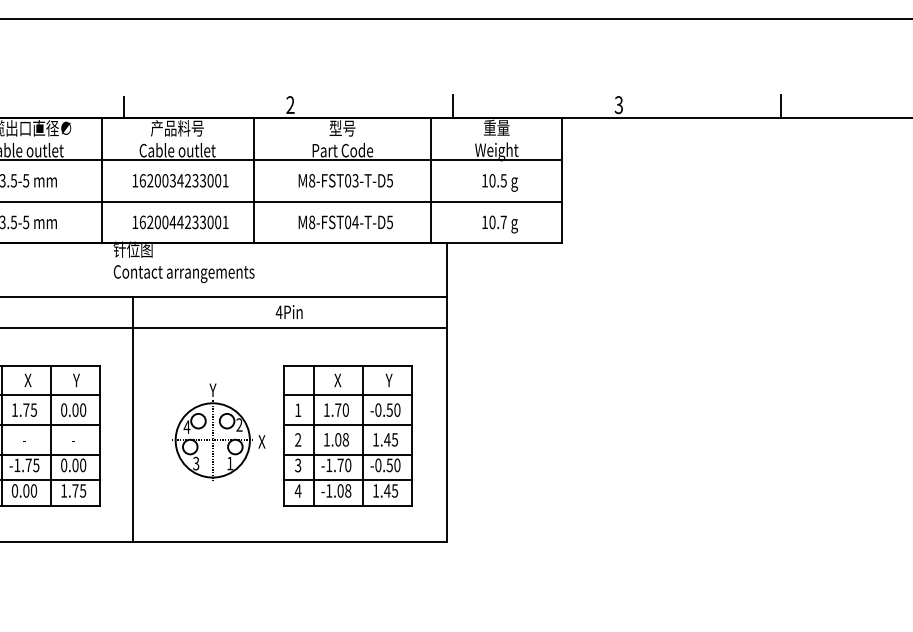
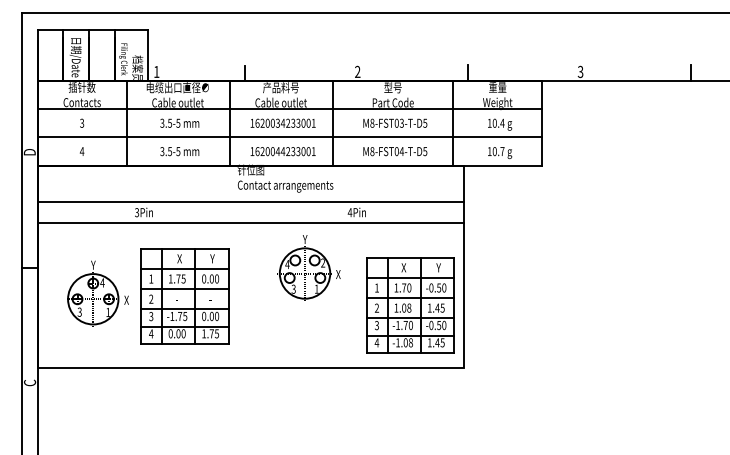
text: (503, 179) -> (502, 122), 10.5 -> 10.4
line: (132, 419) -> (250, 285), removed
part: (217, 431) -> (308, 267), moved
part: (347, 435) -> (410, 305), moved

